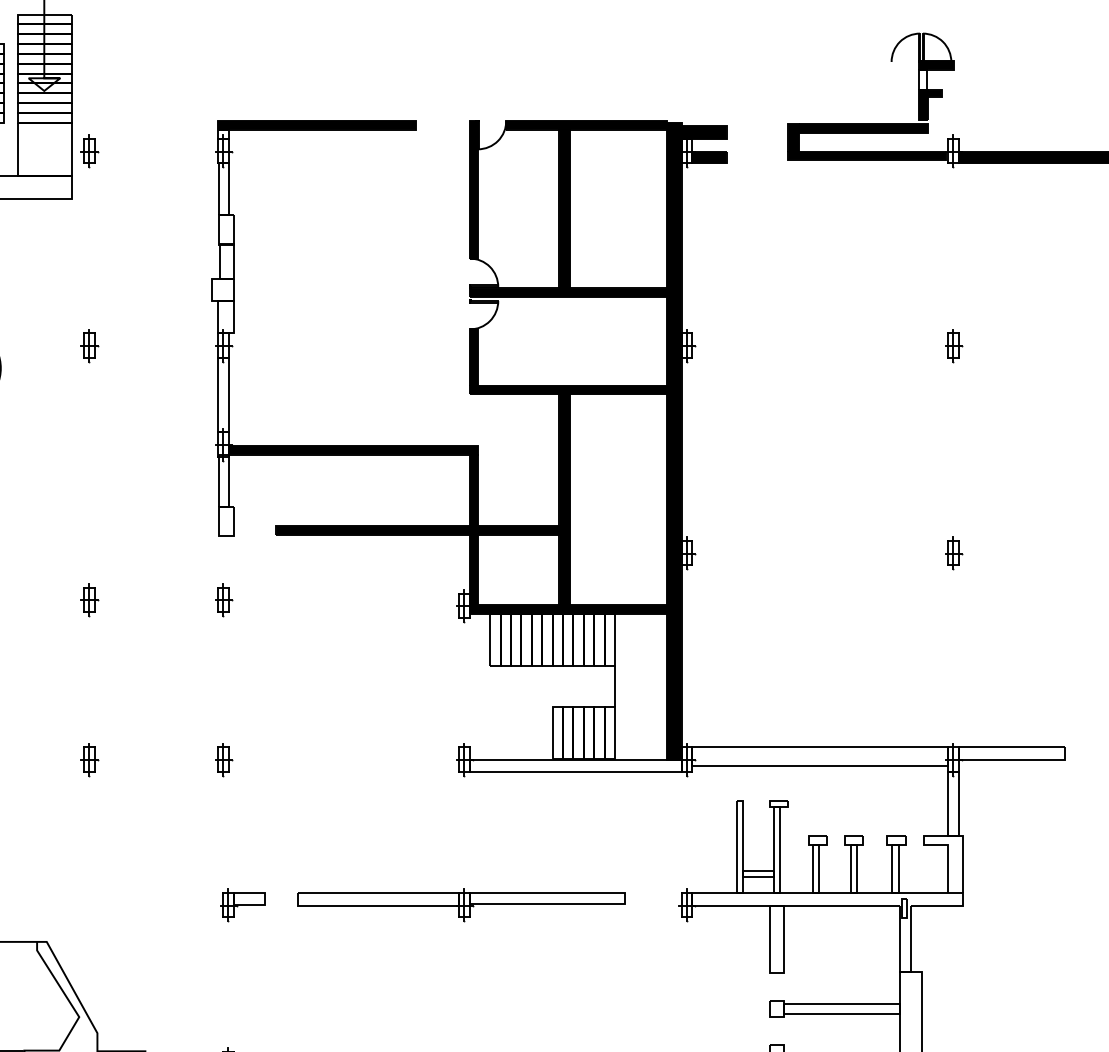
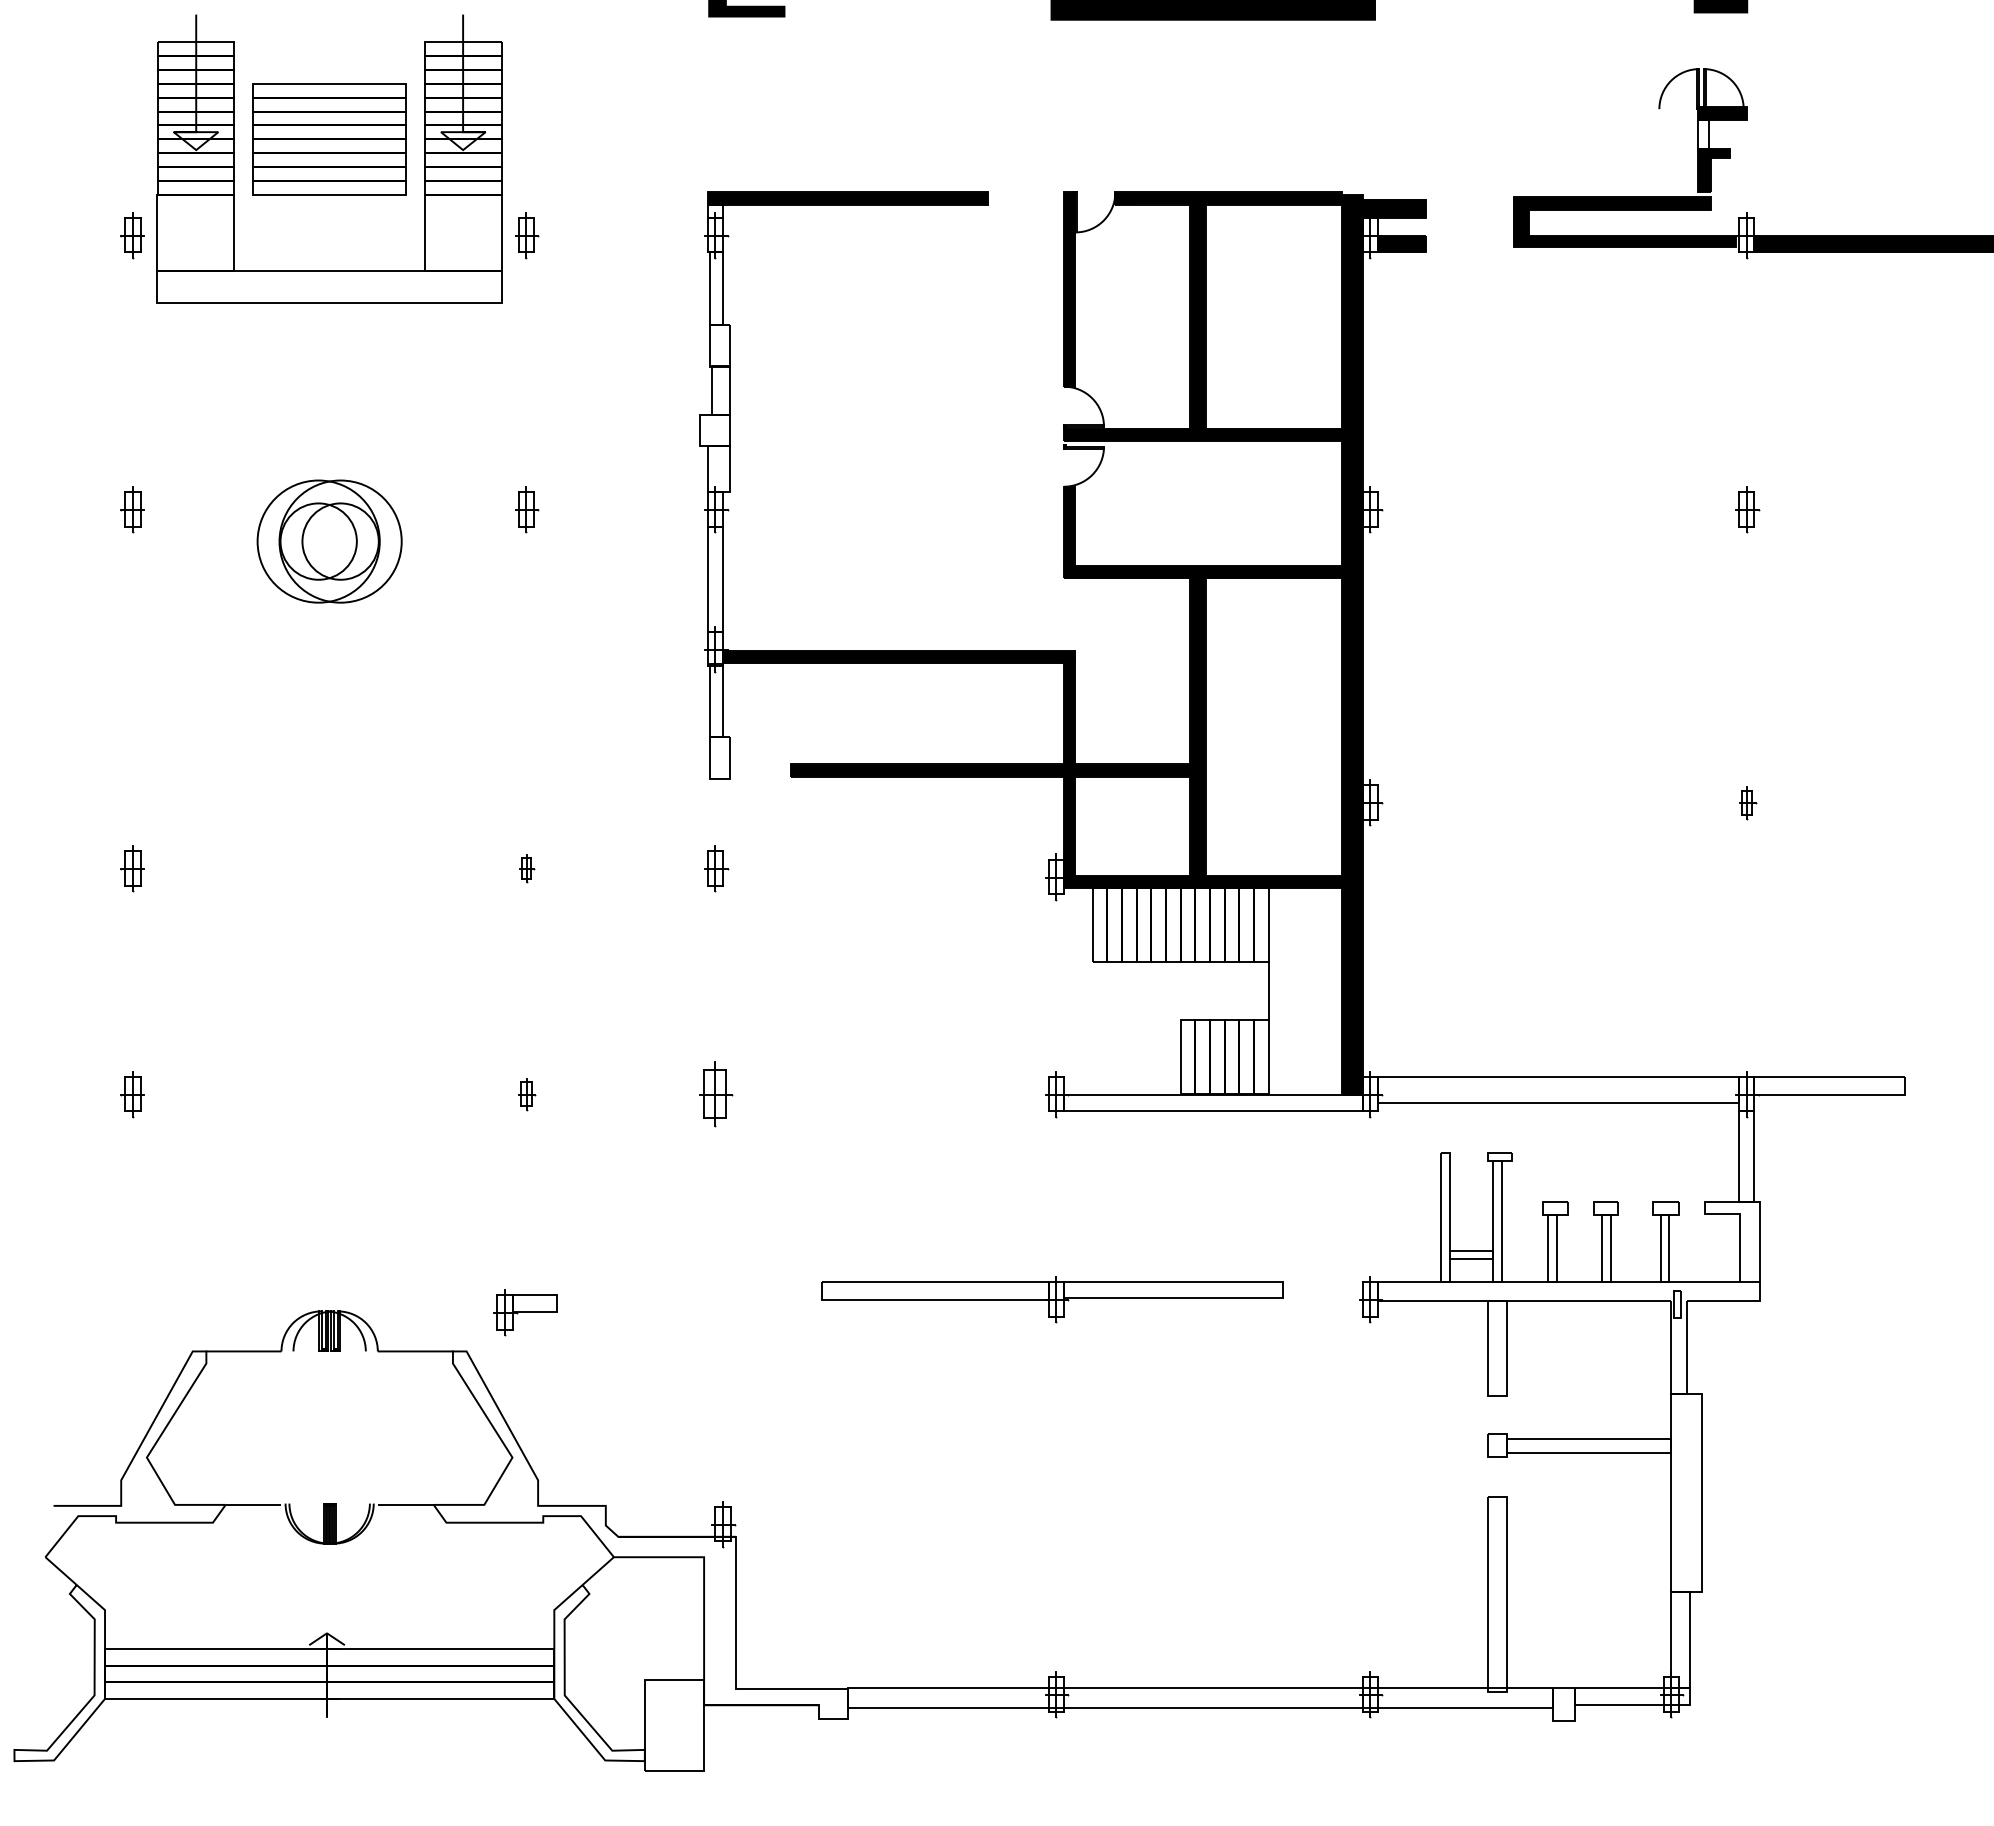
part: (954, 553) -> (1747, 802), size x0.7
part: (89, 599) -> (527, 868), size x0.6
part: (89, 759) -> (527, 1094), size x0.7
part: (223, 759) -> (716, 1094), size x1.4
part: (242, 905) -> (525, 1312), moved

